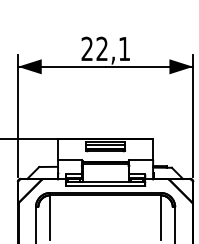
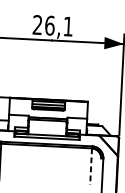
text: (102, 48) -> (50, 25), 22,1 -> 26,1
line: (160, 218) -> (90, 167), solid -> dashed

